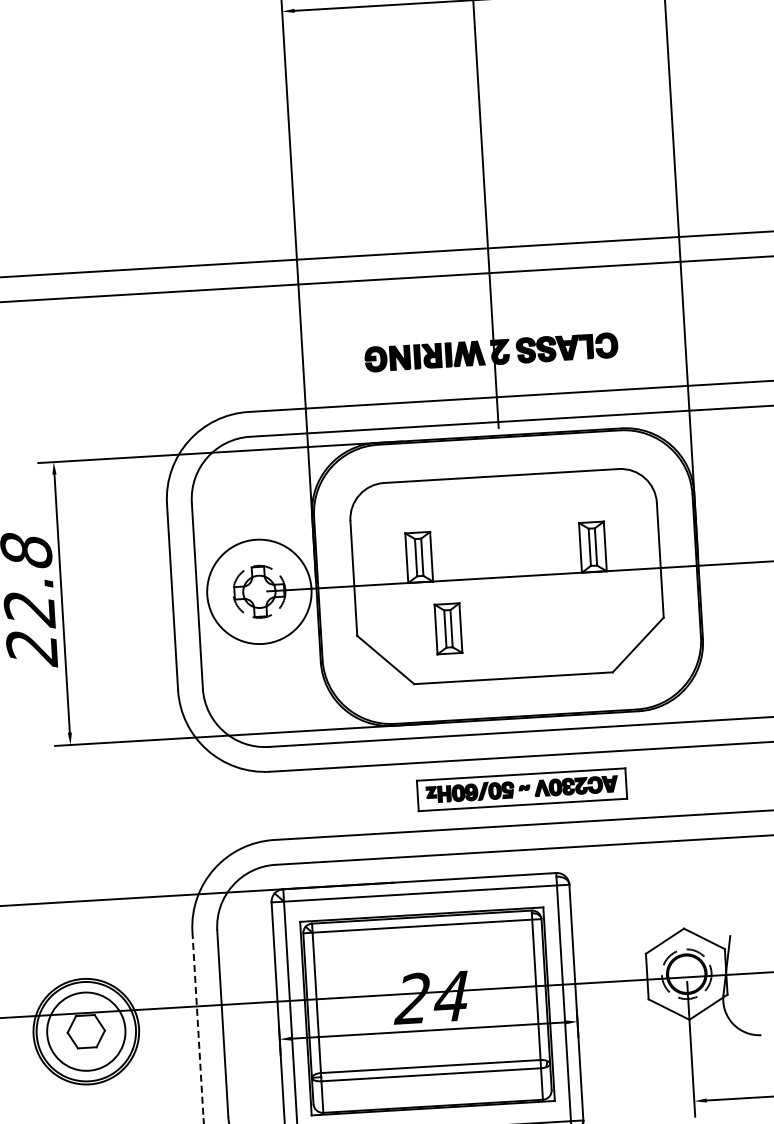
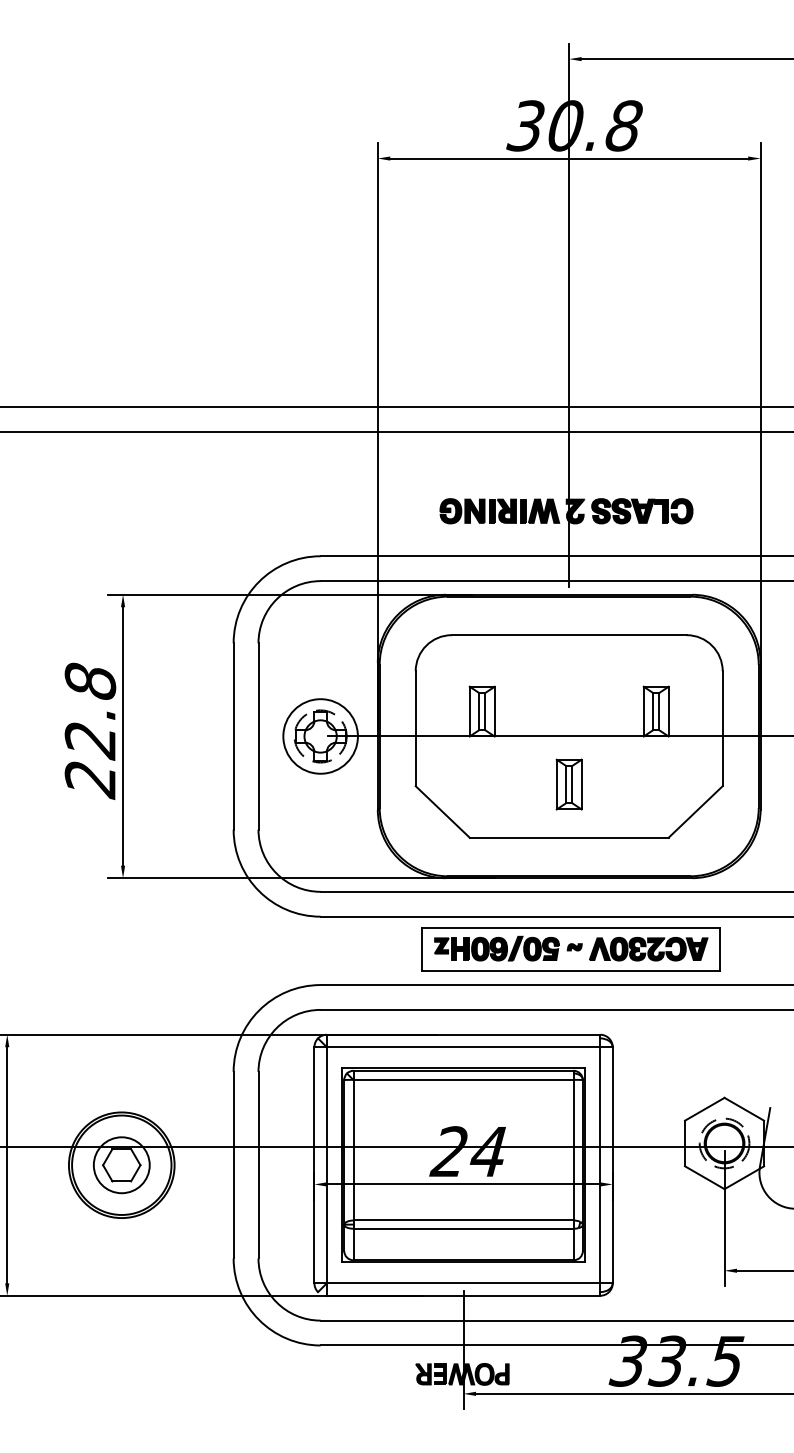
circle: (259, 591) -> (320, 736), size x0.71
part: (447, 628) -> (568, 784), moved
part: (521, 789) -> (570, 949), size x1.43
line: (197, 1025) -> (233, 1165), dashed -> solid
circle: (86, 1031) -> (121, 1165), size x0.71

